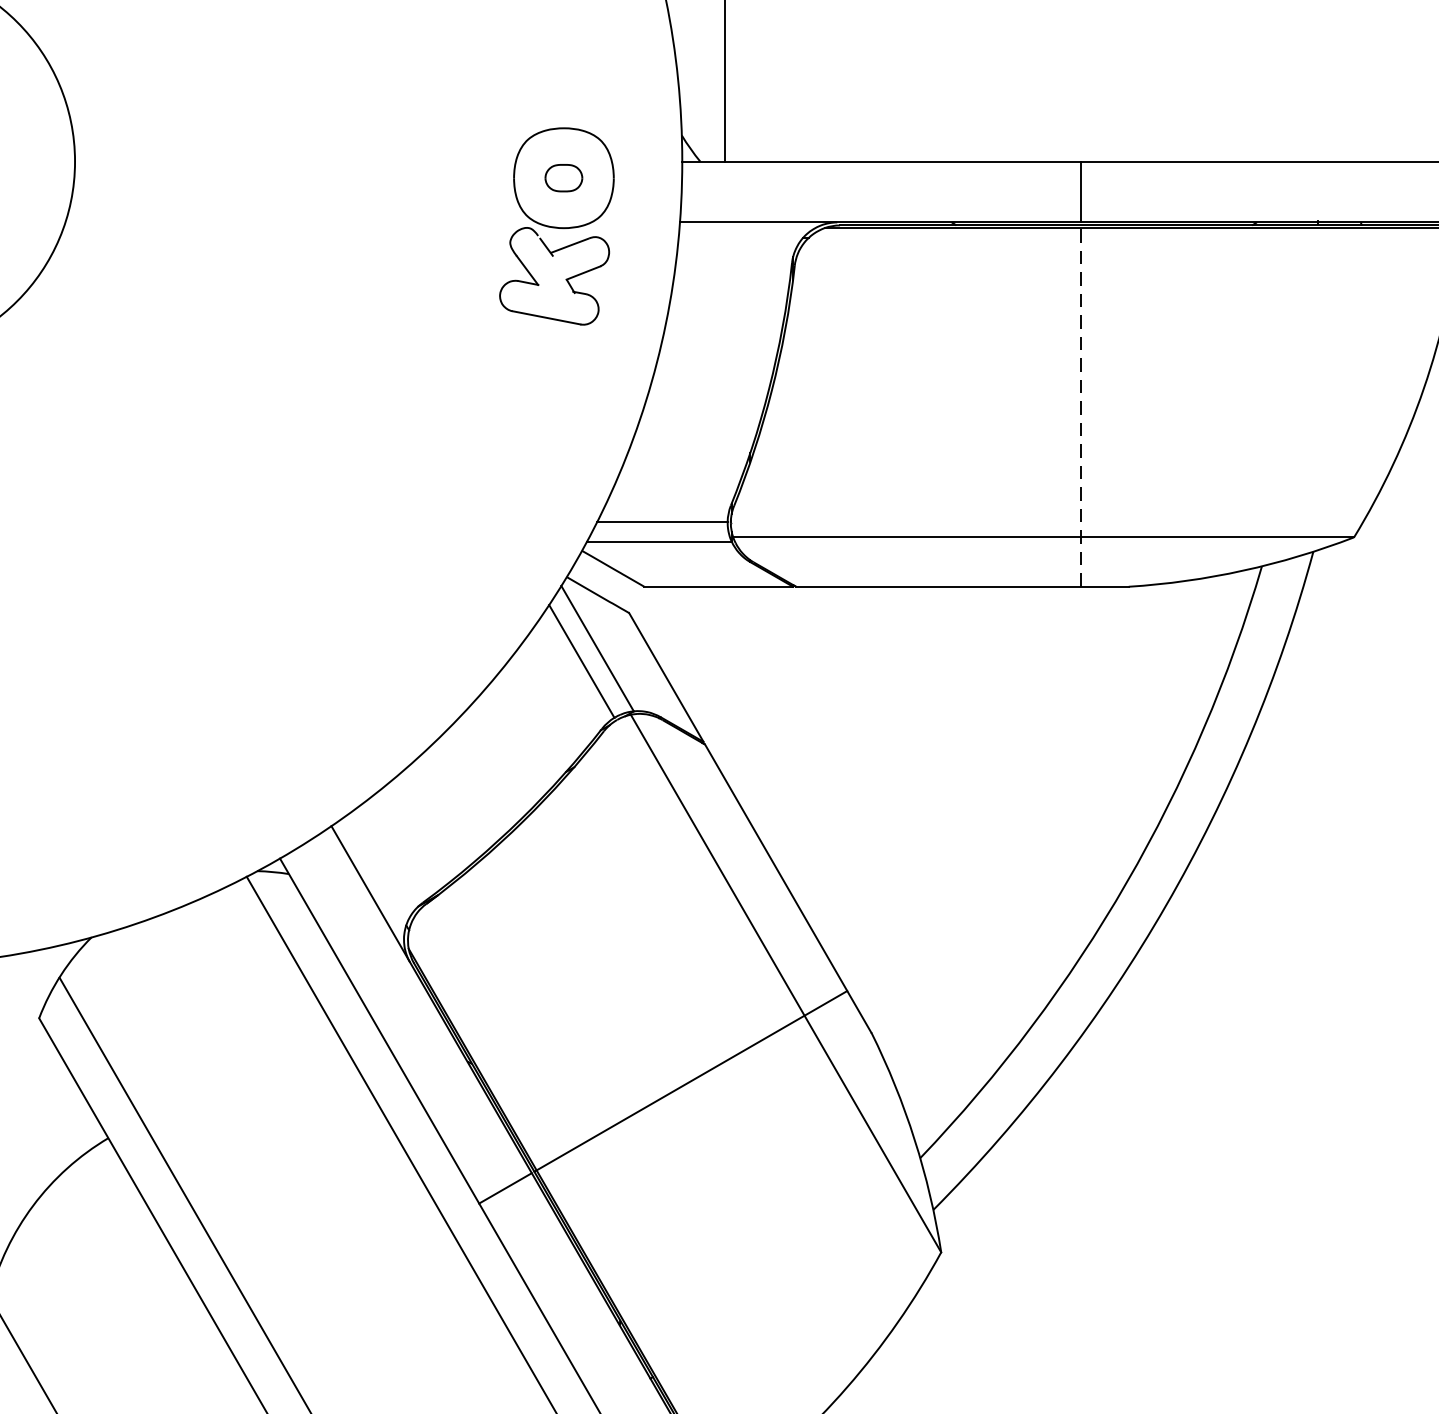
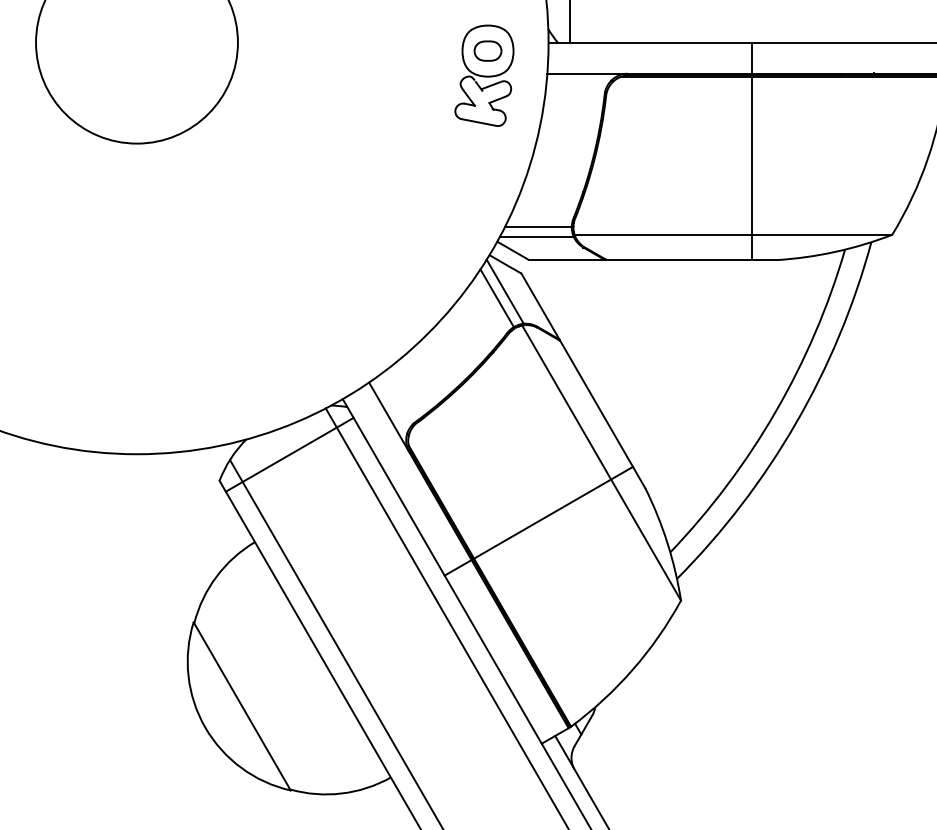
part: (562, 177) -> (487, 50), size x1.43
line: (1080, 405) -> (752, 167), dashed -> solid
line: (175, 966) -> (289, 454), added

